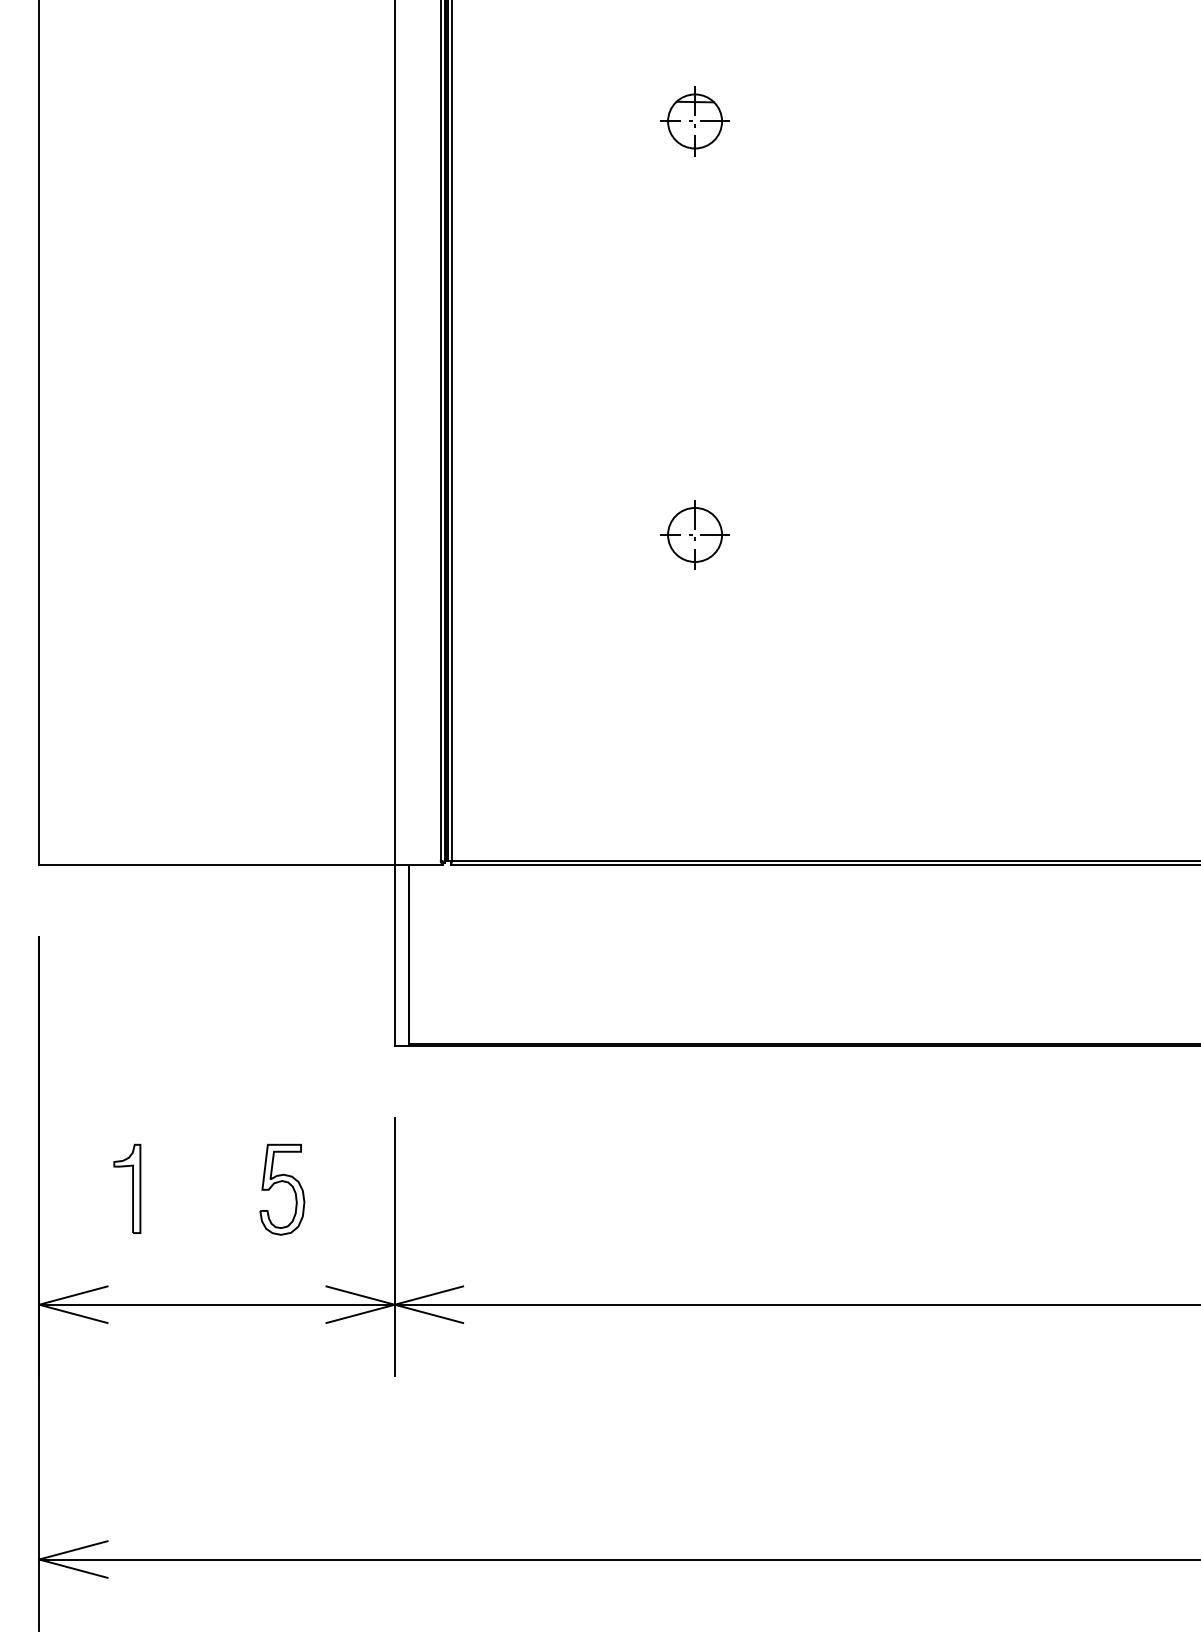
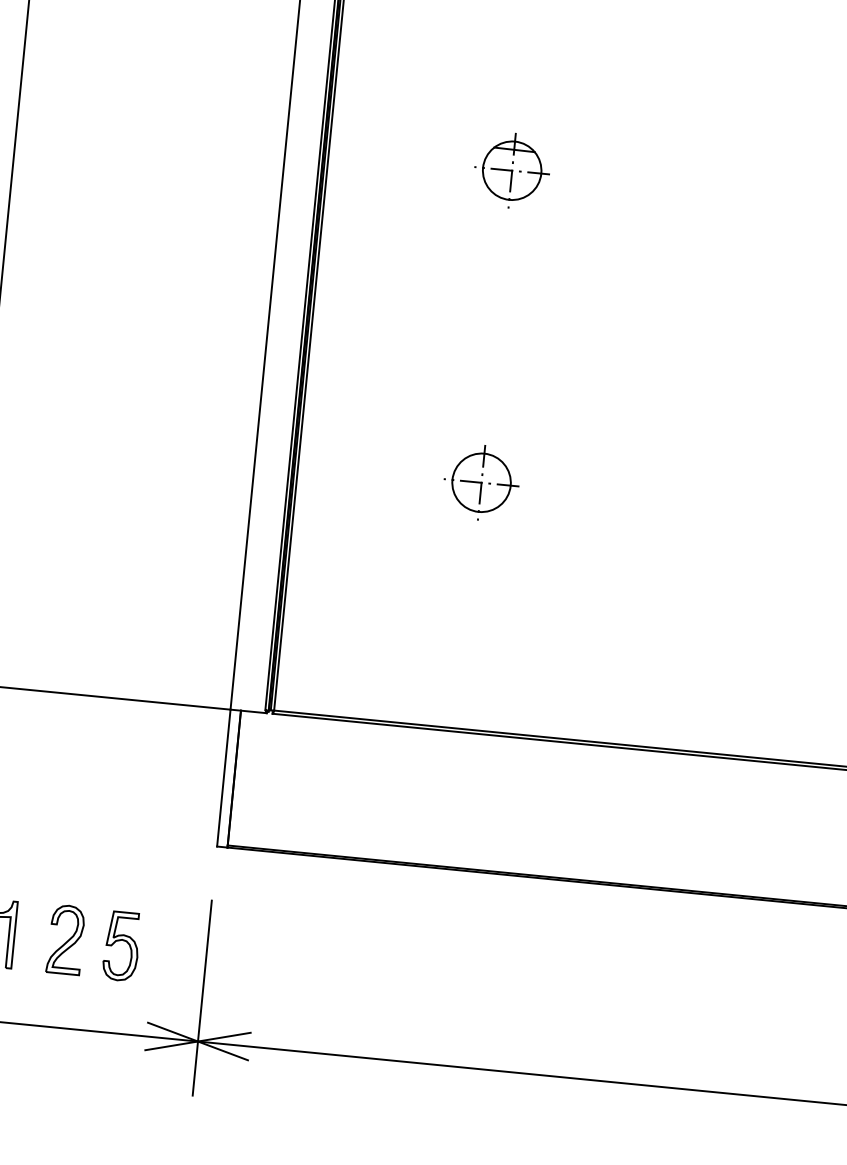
part: (694, 121) -> (511, 170), size x1.43
part: (694, 534) -> (481, 482), size x1.43
part: (208, 1187) -> (66, 939), added

